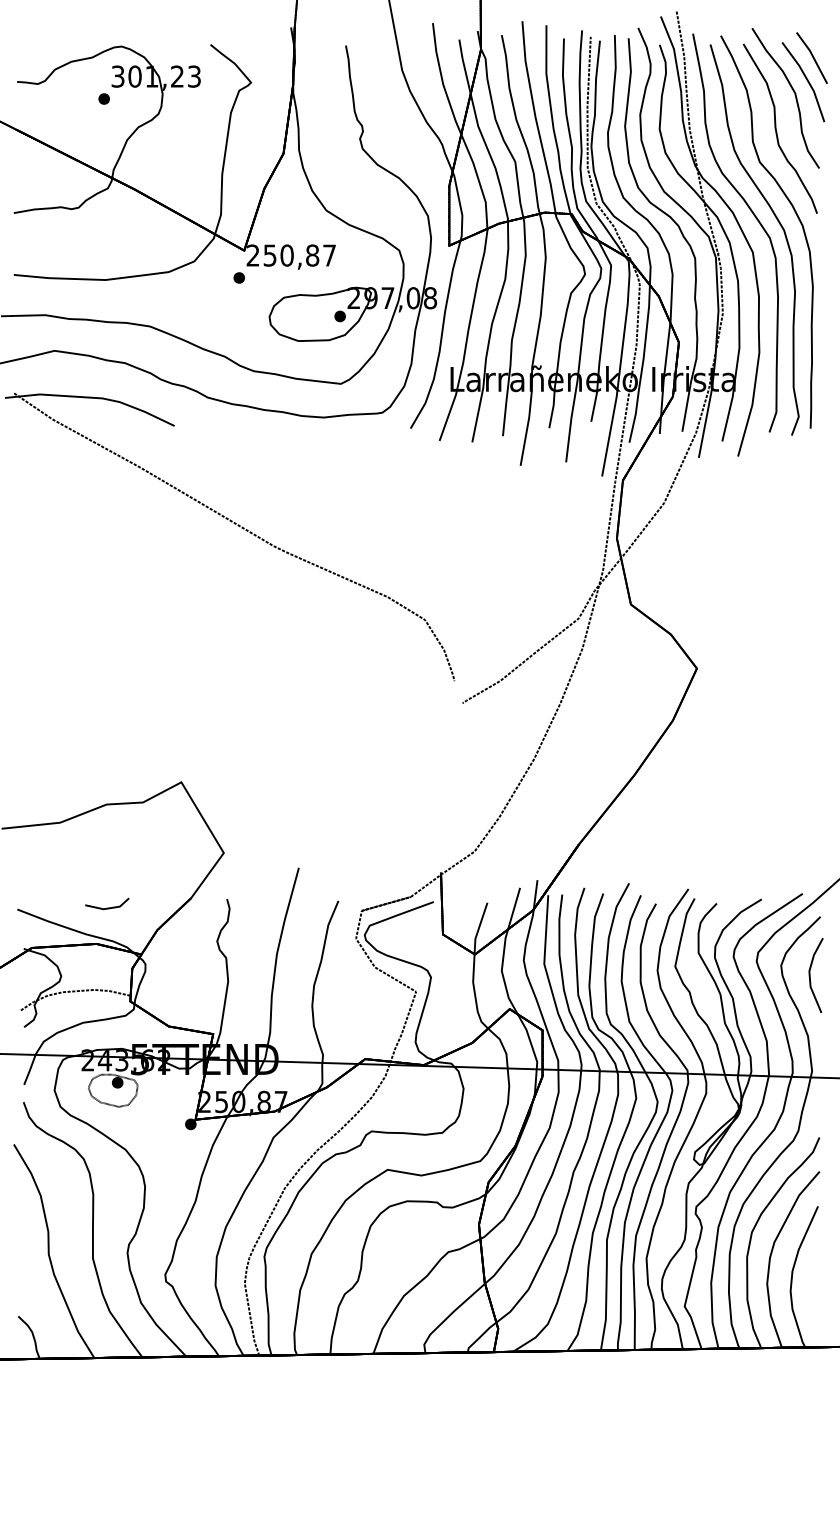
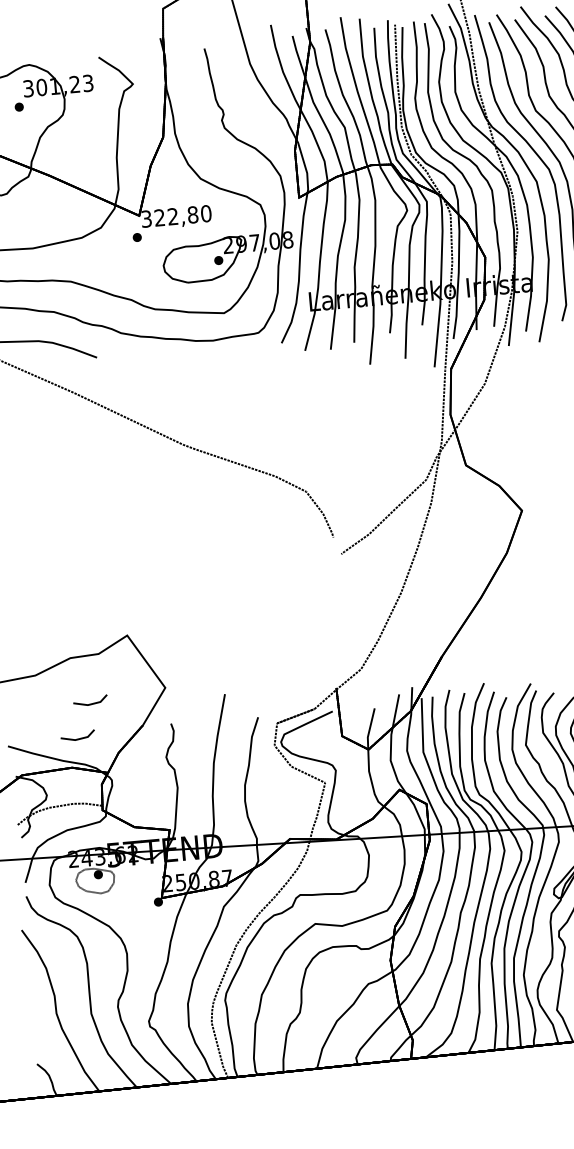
text: (291, 255) -> (176, 216), 250,87 -> 322,80
line: (127, 864) -> (90, 703), added

